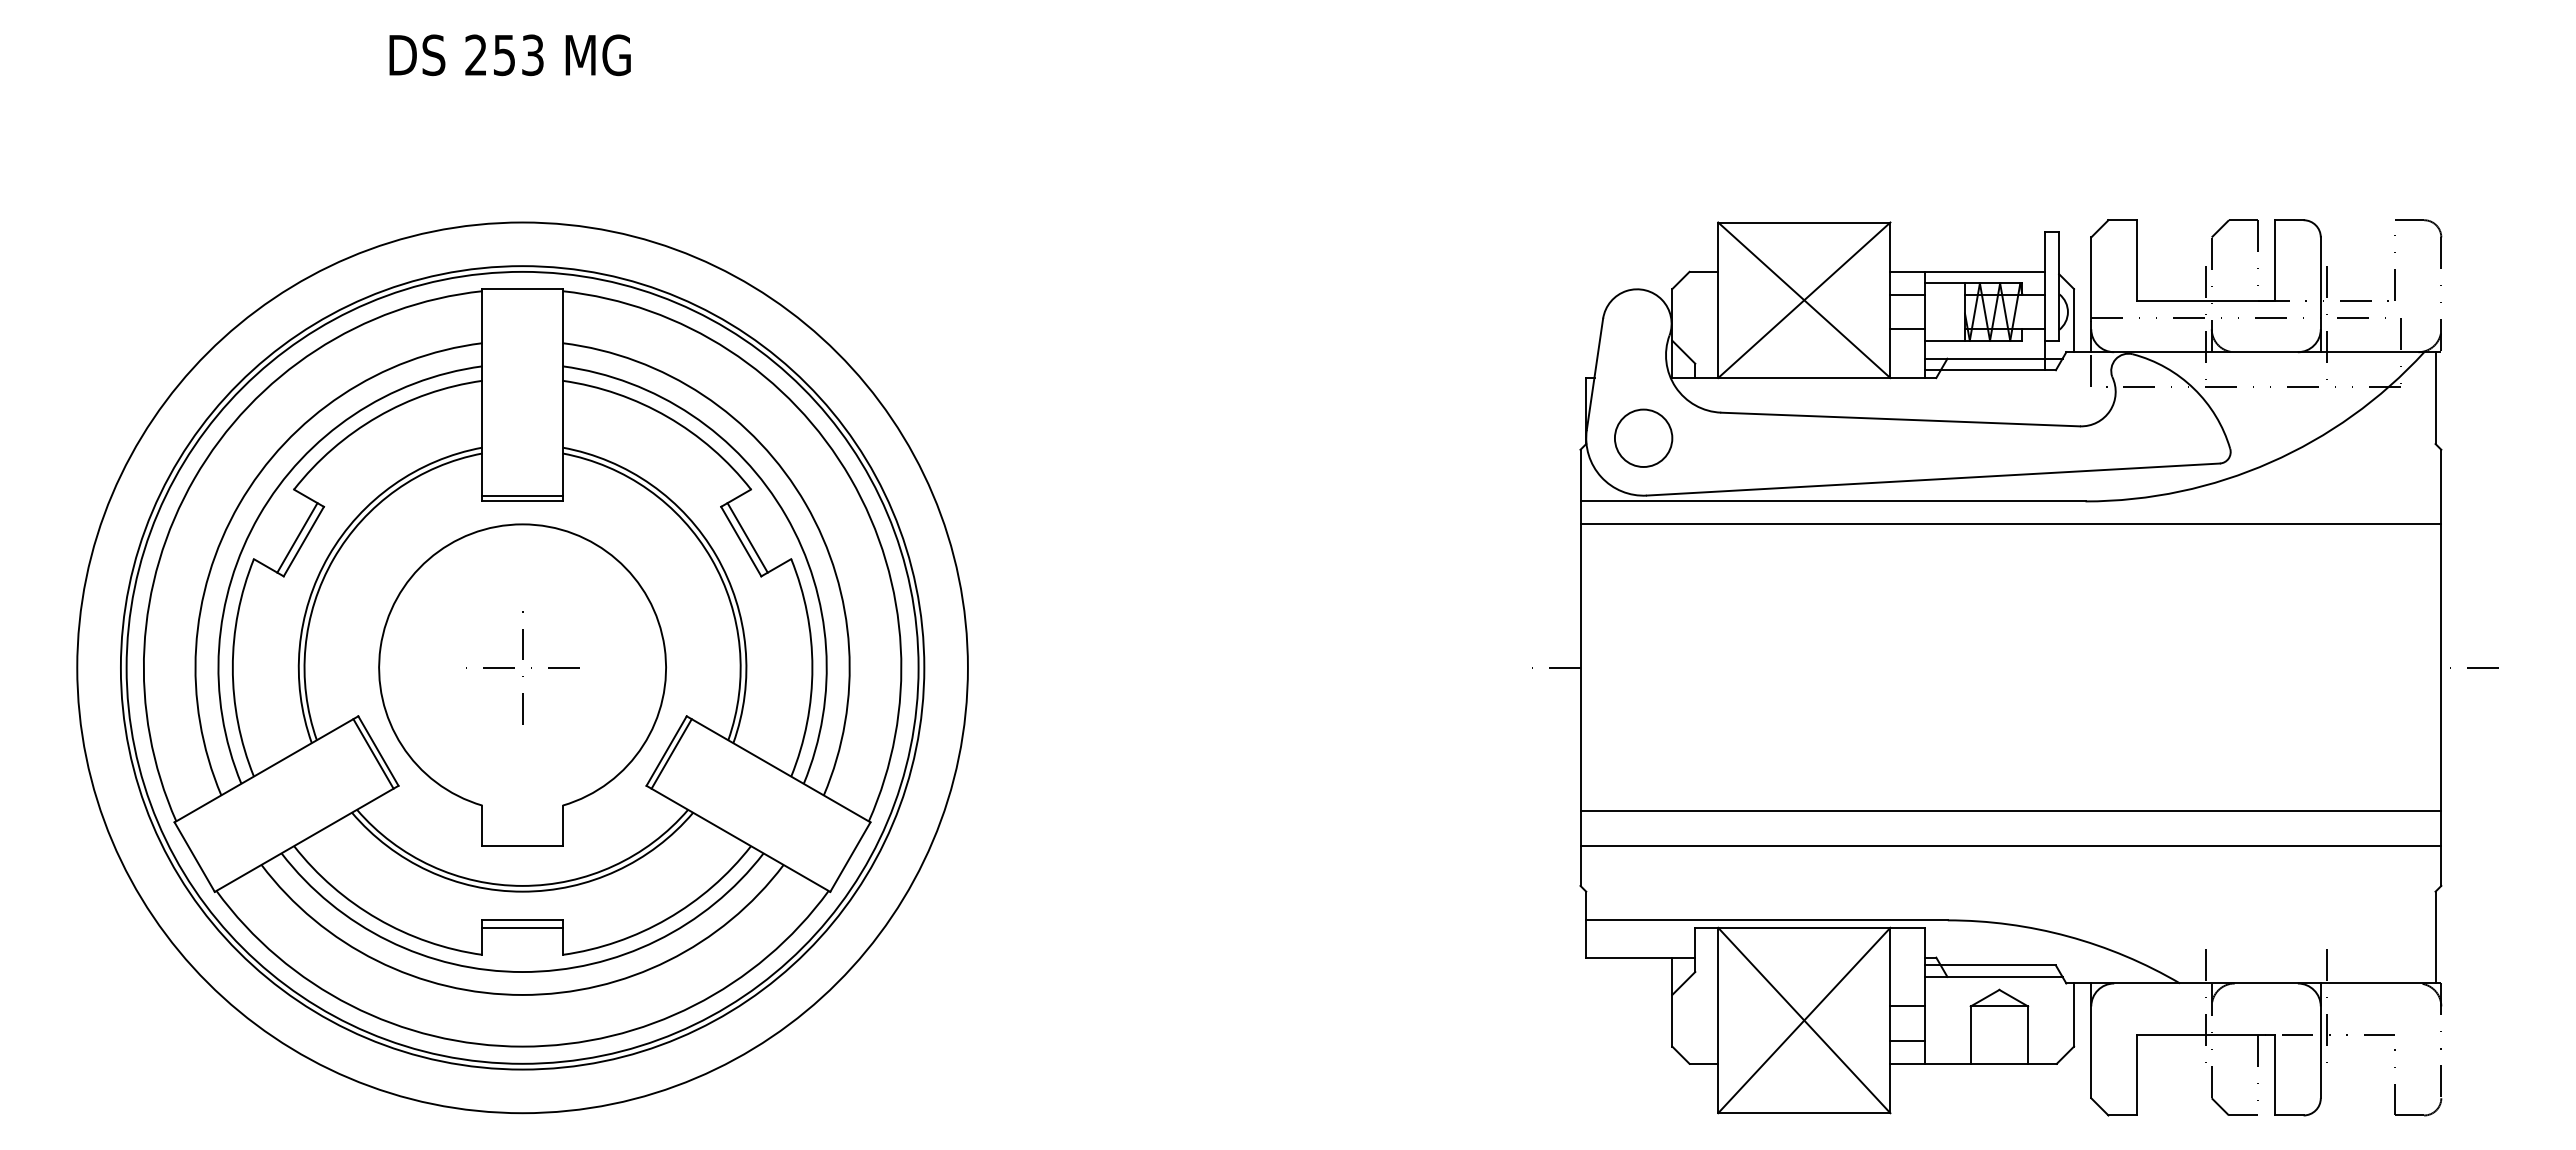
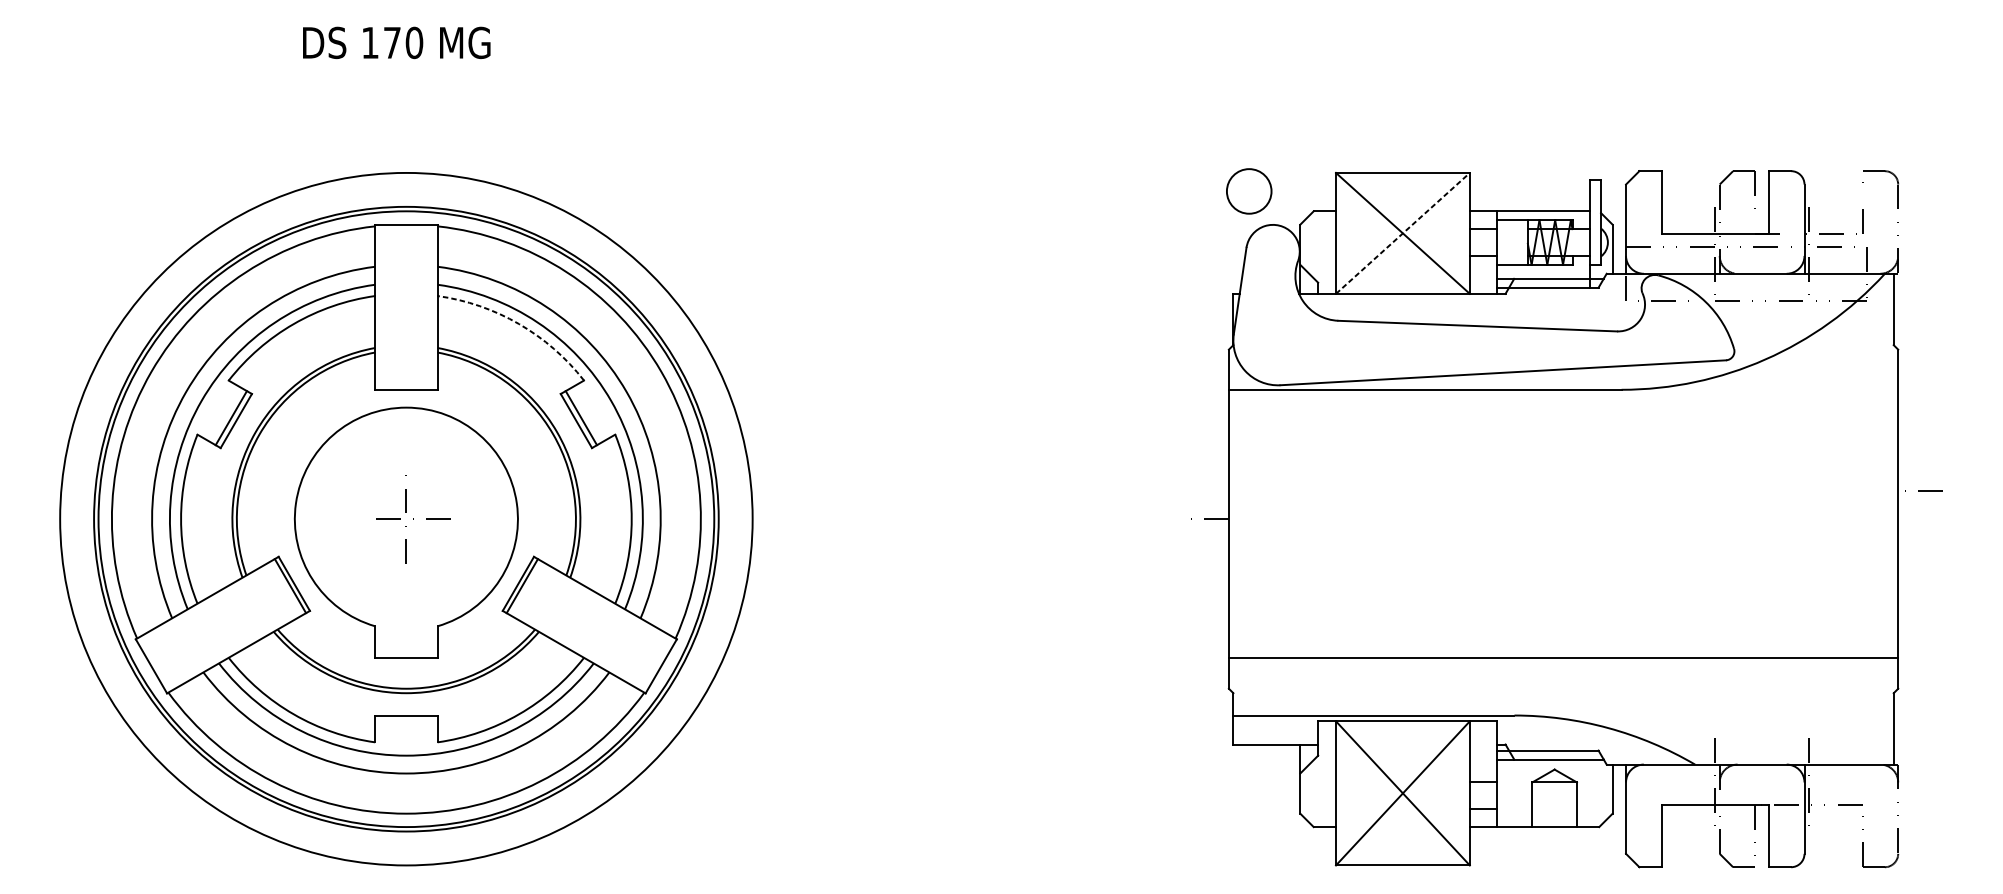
text: (504, 55) -> (392, 43), 253 -> 170
line: (1804, 299) -> (1403, 232), solid -> dashed
arc: (667, 416) -> (519, 323), solid -> dashed
circle: (1643, 437) -> (1249, 190), moved
line: (522, 495) -> (406, 385), removed
line: (2010, 524) -> (1563, 407), removed
line: (2474, 667) -> (1924, 490), moved
line: (2010, 811) -> (1563, 630), removed
line: (522, 927) -> (406, 721), removed

